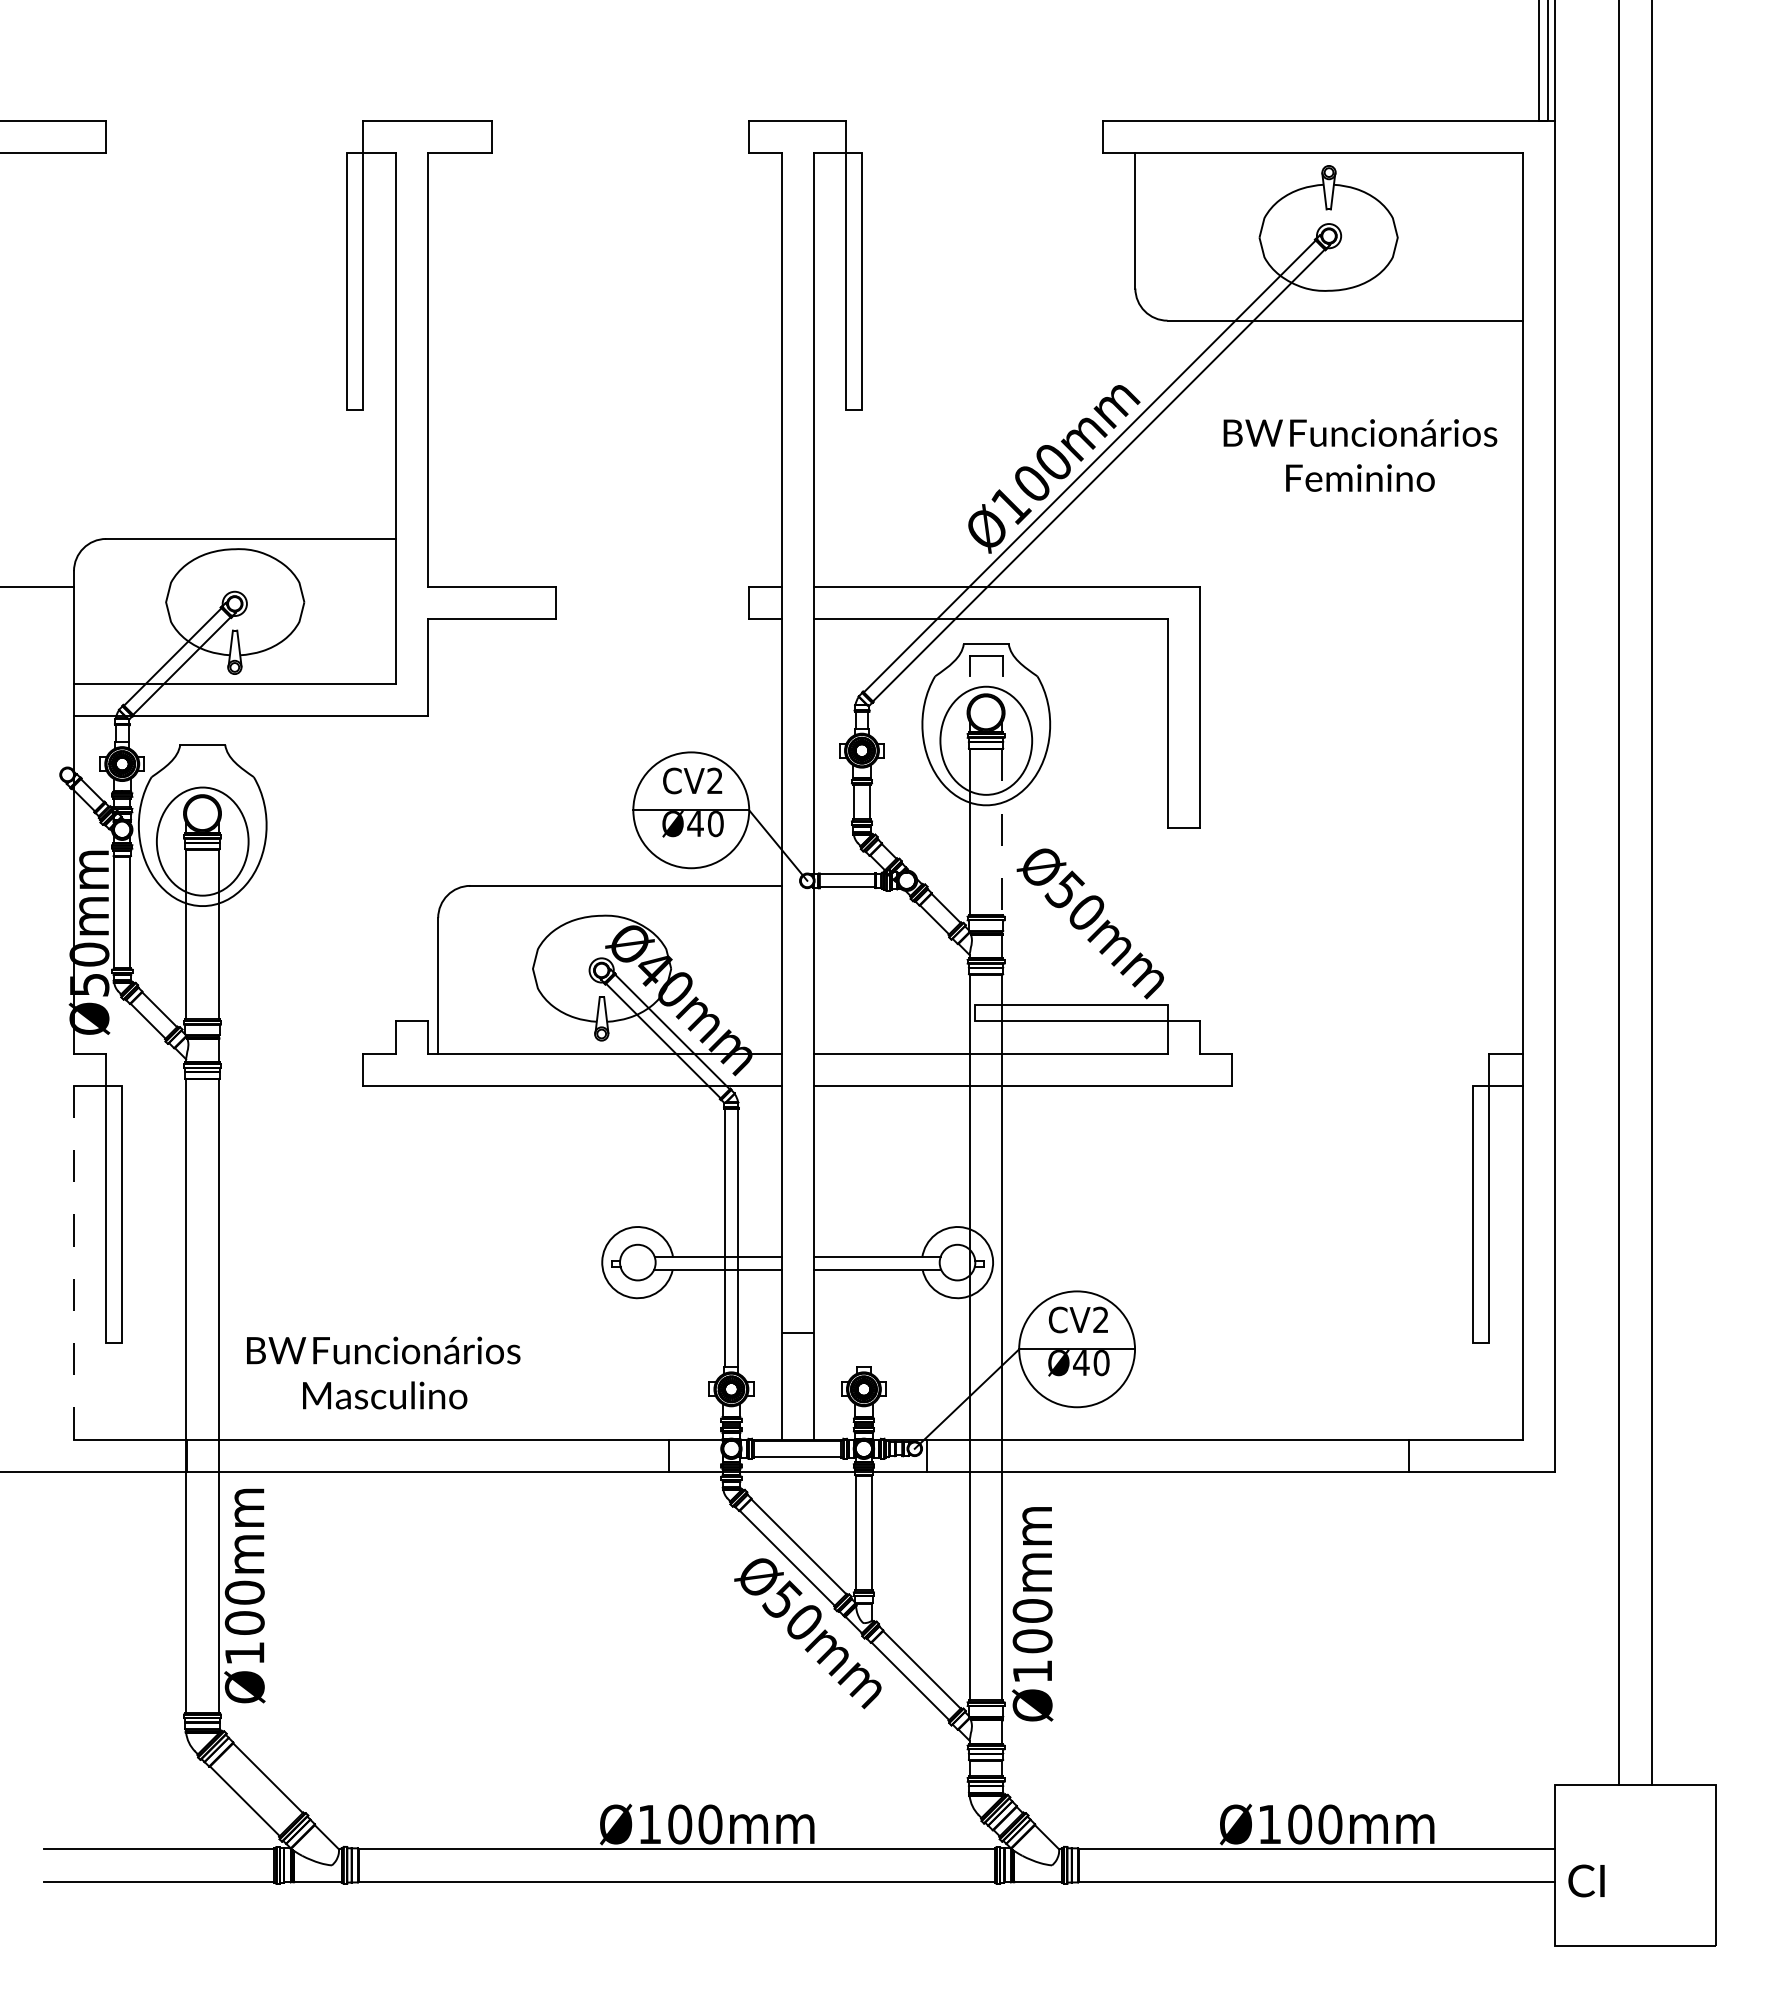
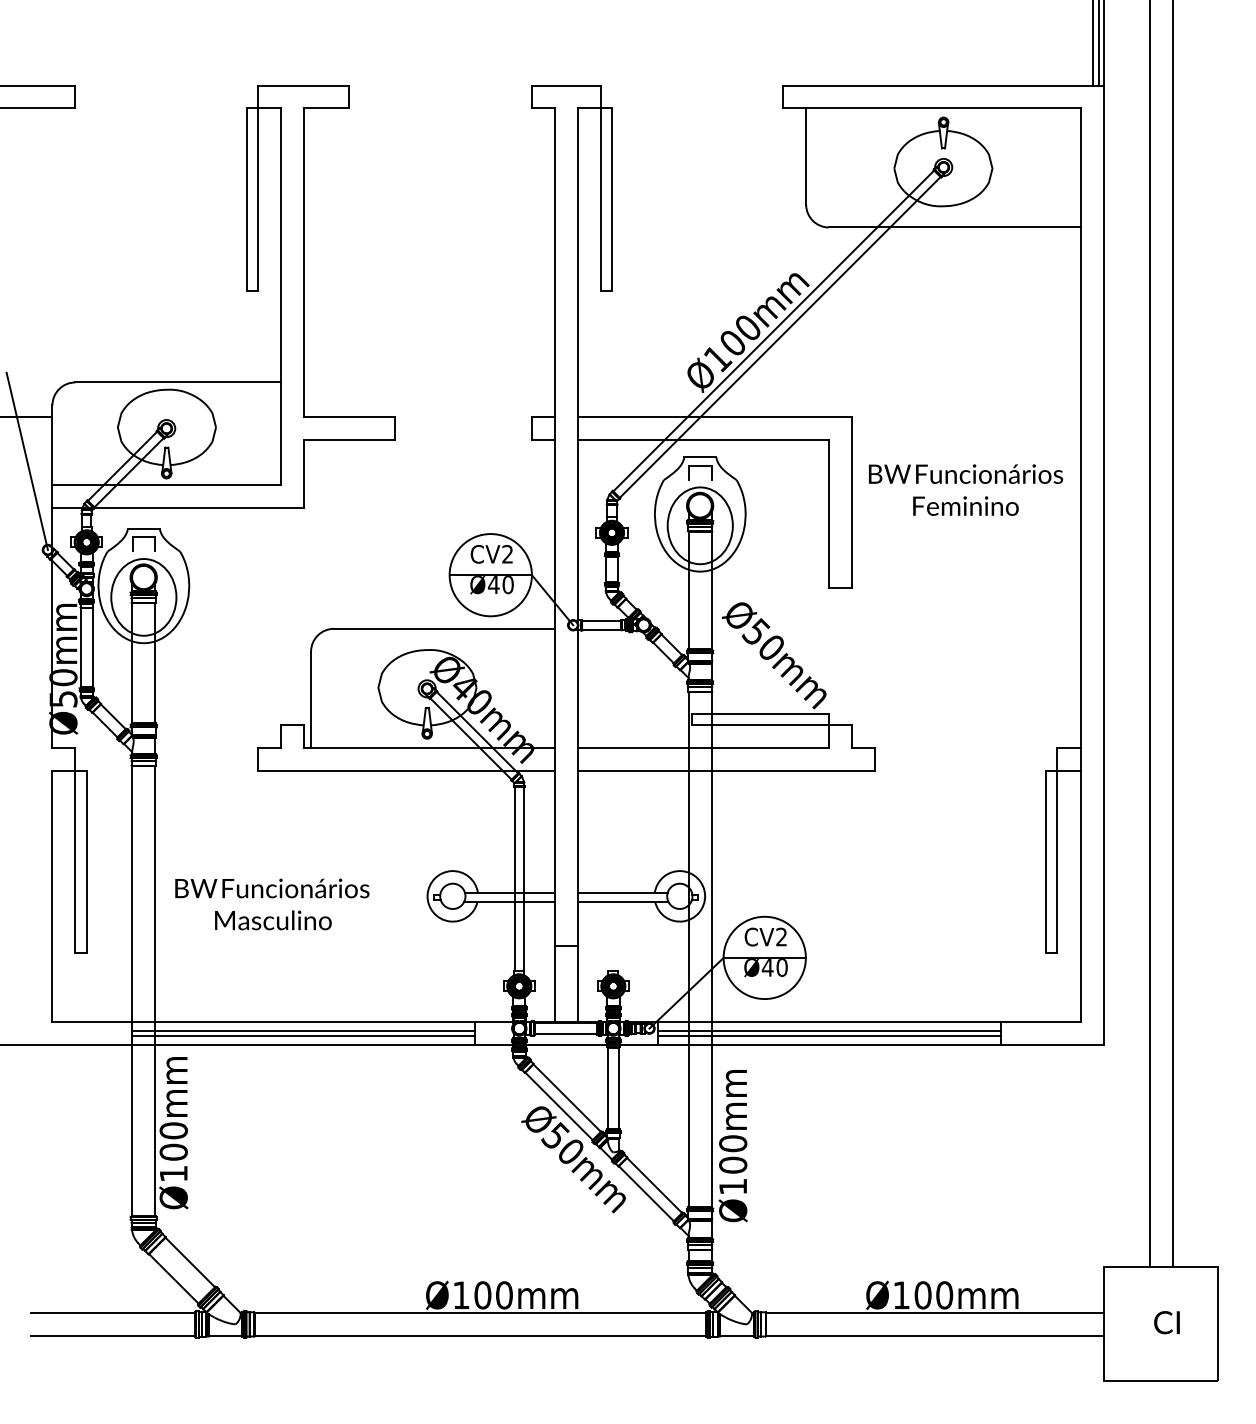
text: (1360, 455) -> (966, 490), moved
line: (38, 649) -> (27, 460), added
part: (202, 757) -> (143, 537), added
line: (1002, 831) -> (711, 590), dashed -> solid
line: (74, 1262) -> (52, 896), dashed -> solid
text: (383, 1372) -> (272, 904), moved
line: (427, 1452) -> (303, 1031), added
line: (1168, 1452) -> (829, 1031), added
line: (427, 1458) -> (303, 1035), added
line: (1168, 1458) -> (829, 1035), added
text: (1586, 1880) -> (1166, 1322), moved

